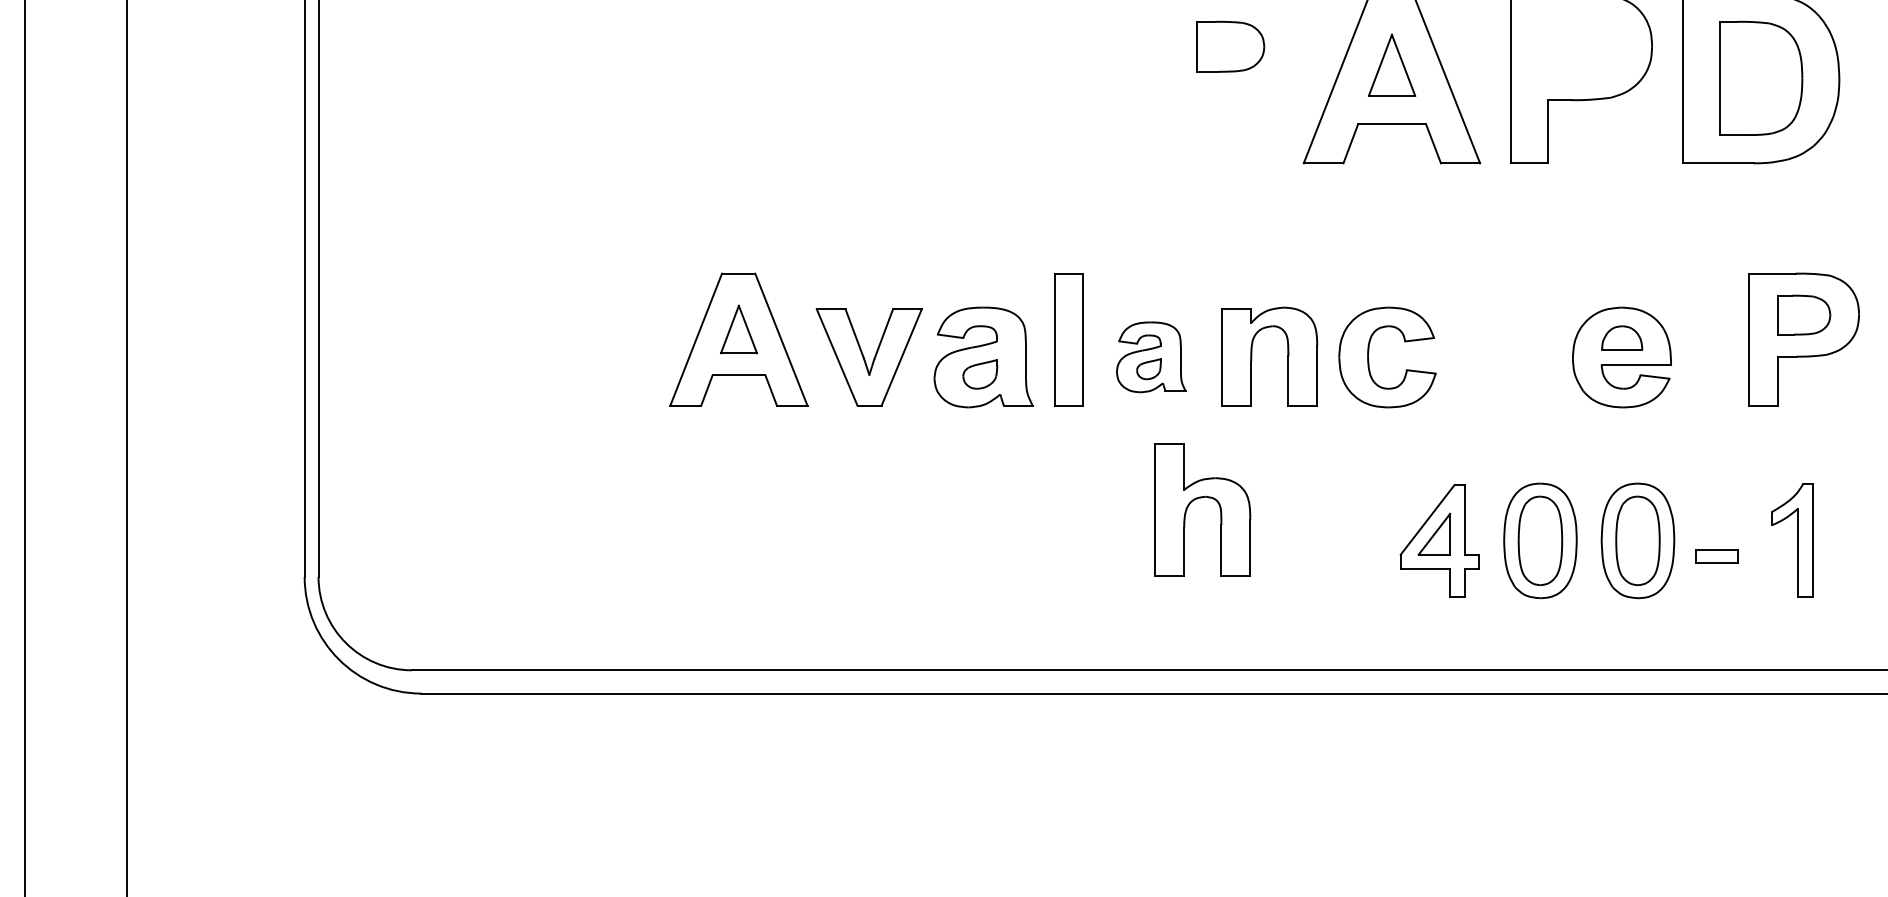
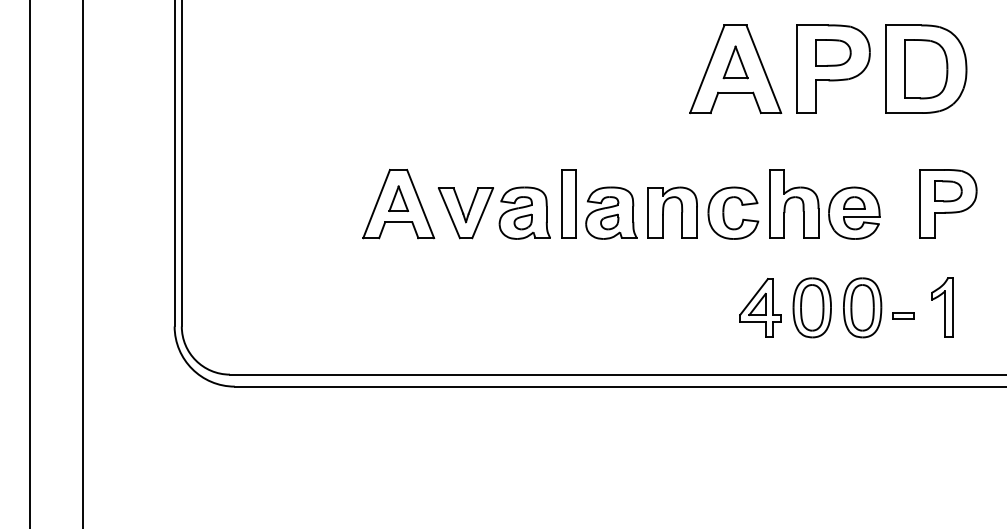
part: (1230, 45) -> (833, 52), moved
part: (1151, 356) -> (611, 212), size x1.43
part: (1203, 509) -> (794, 203), moved

